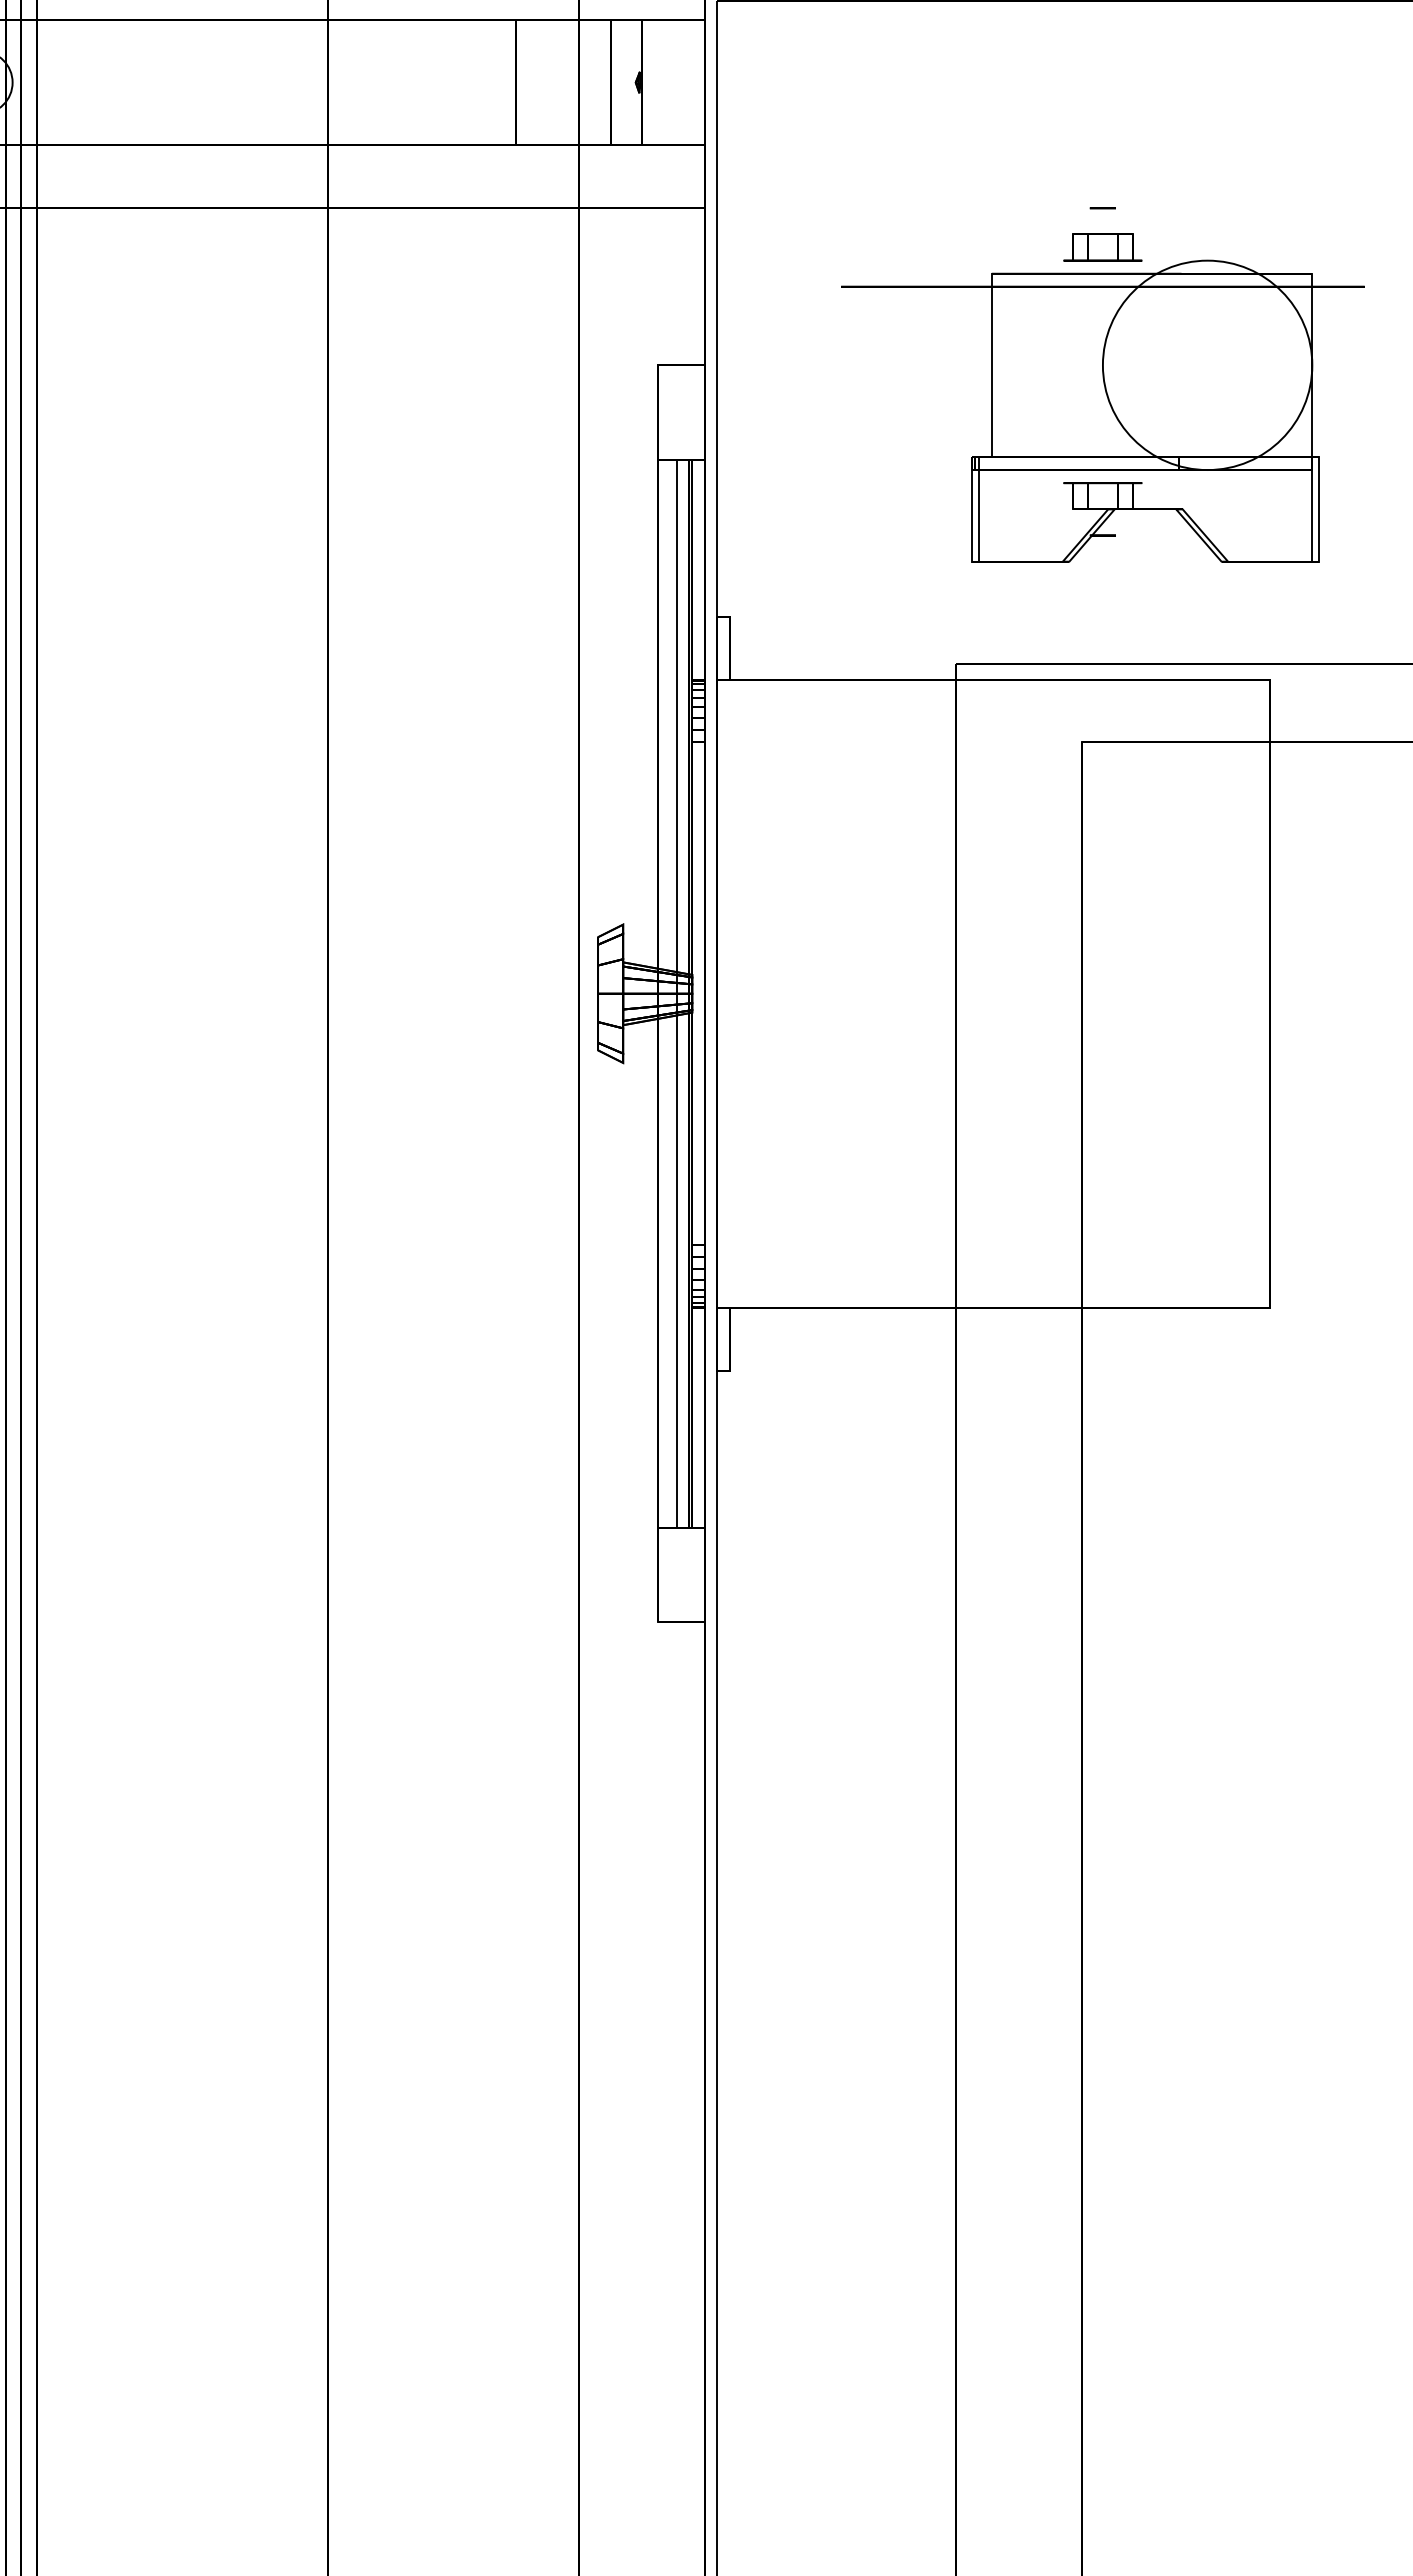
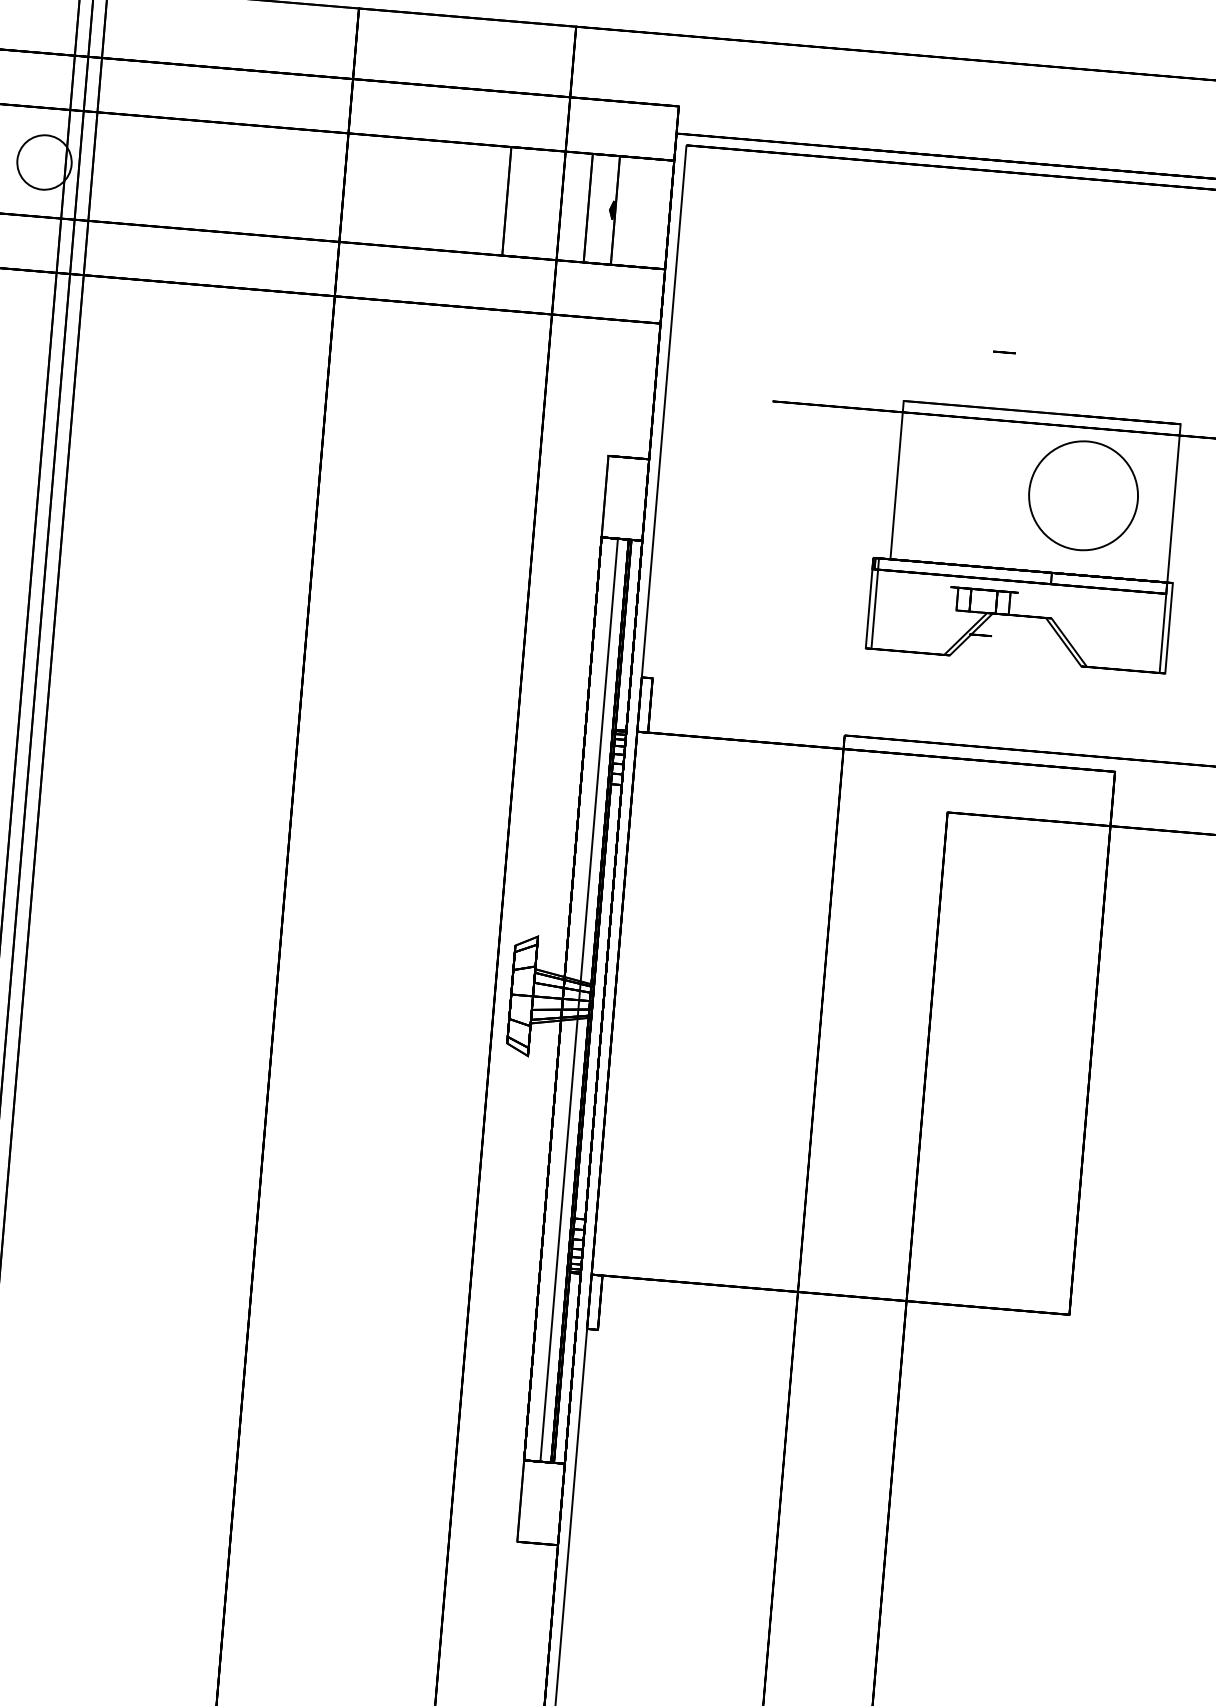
part: (1102, 247) -> (1001, 386), removed
circle: (1207, 365) -> (1083, 495), size x0.6

